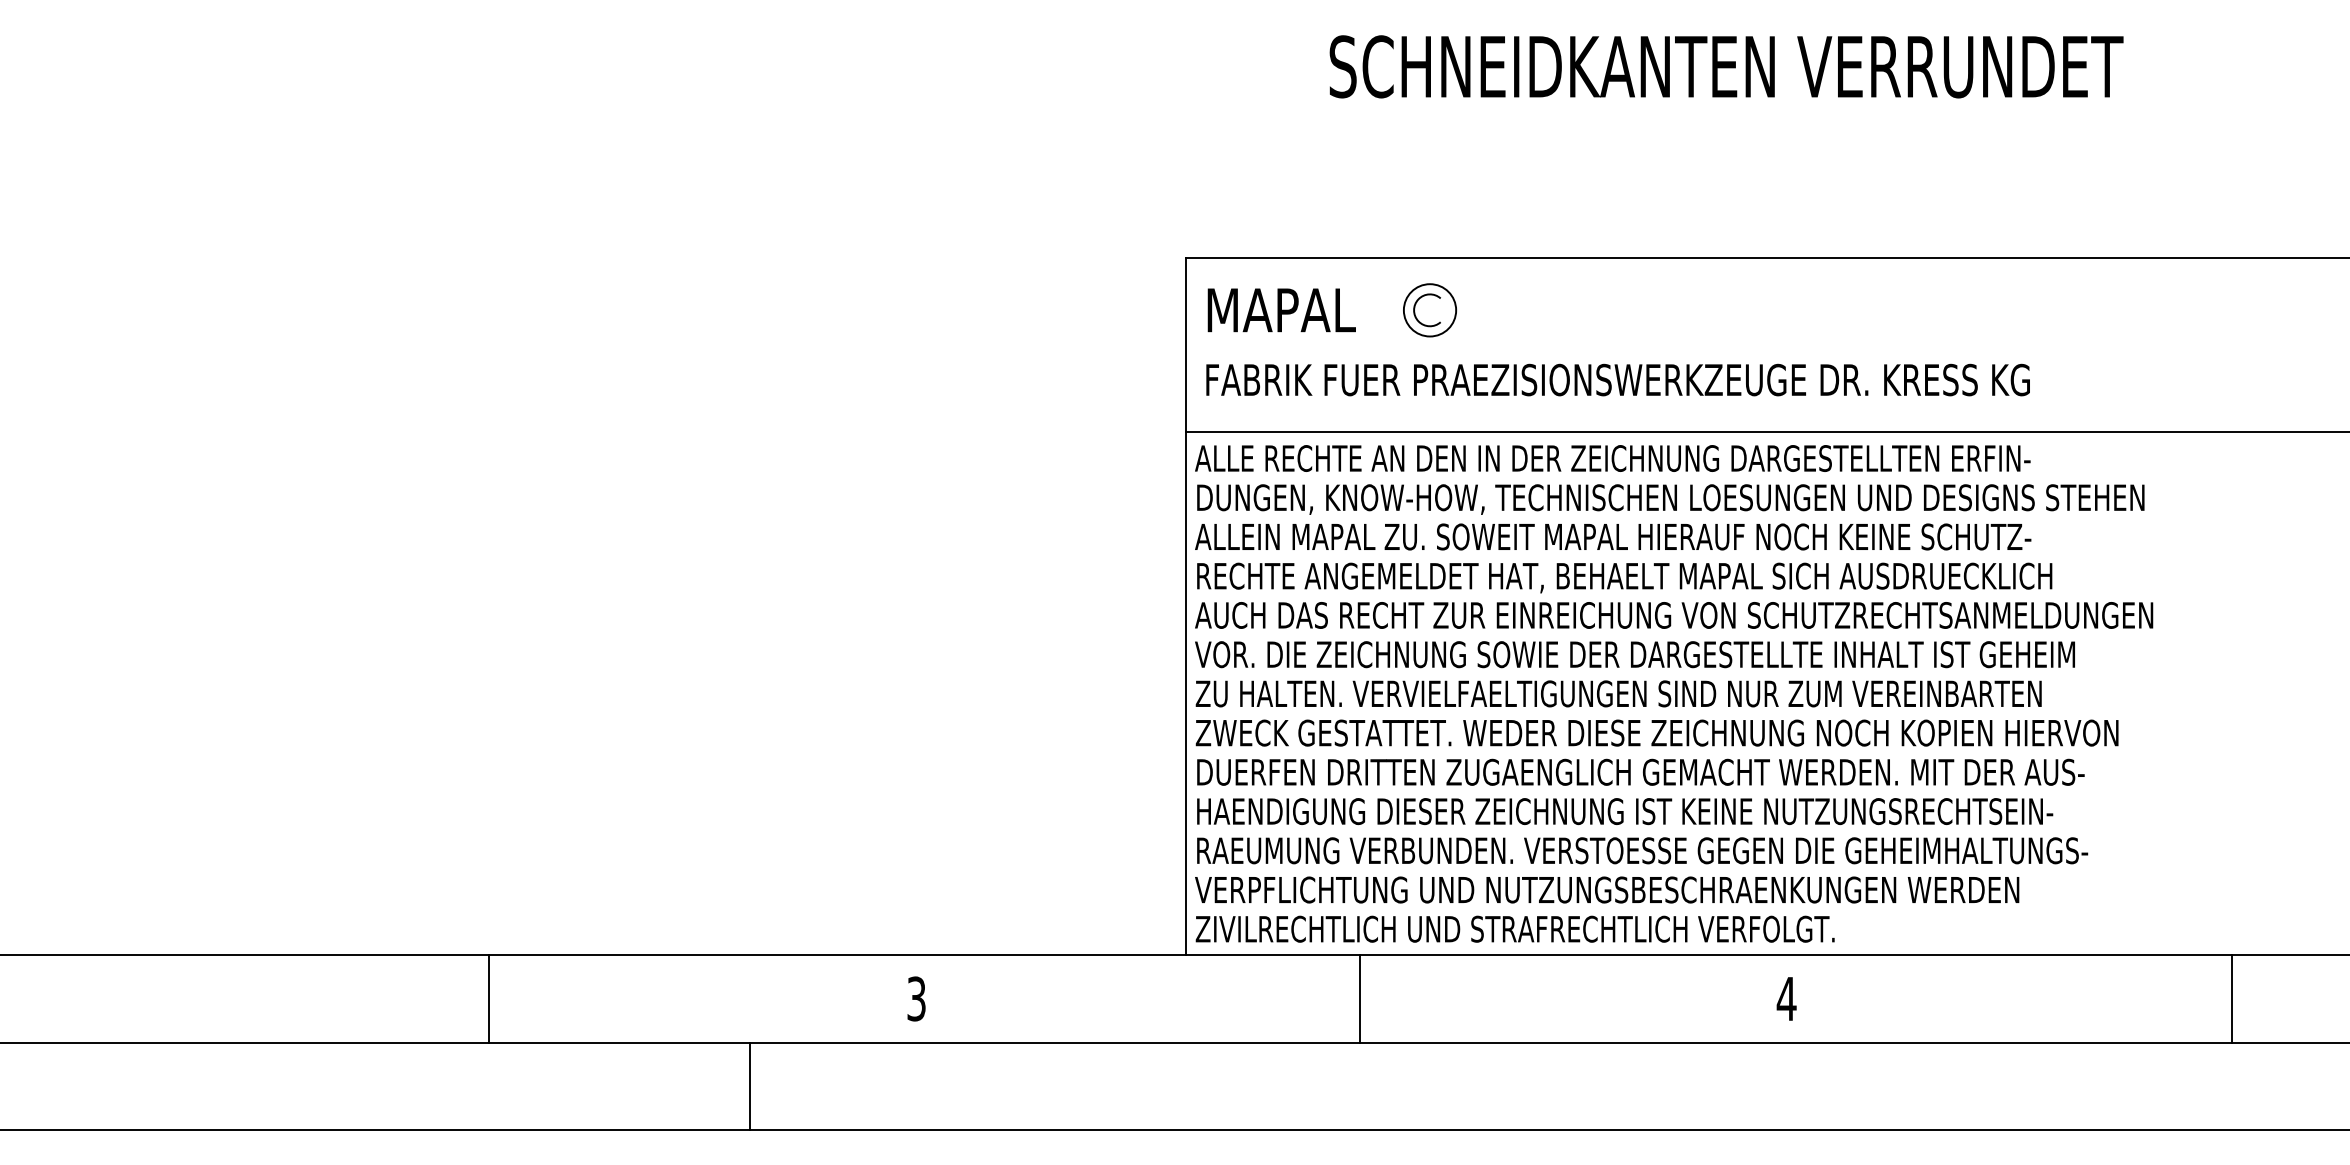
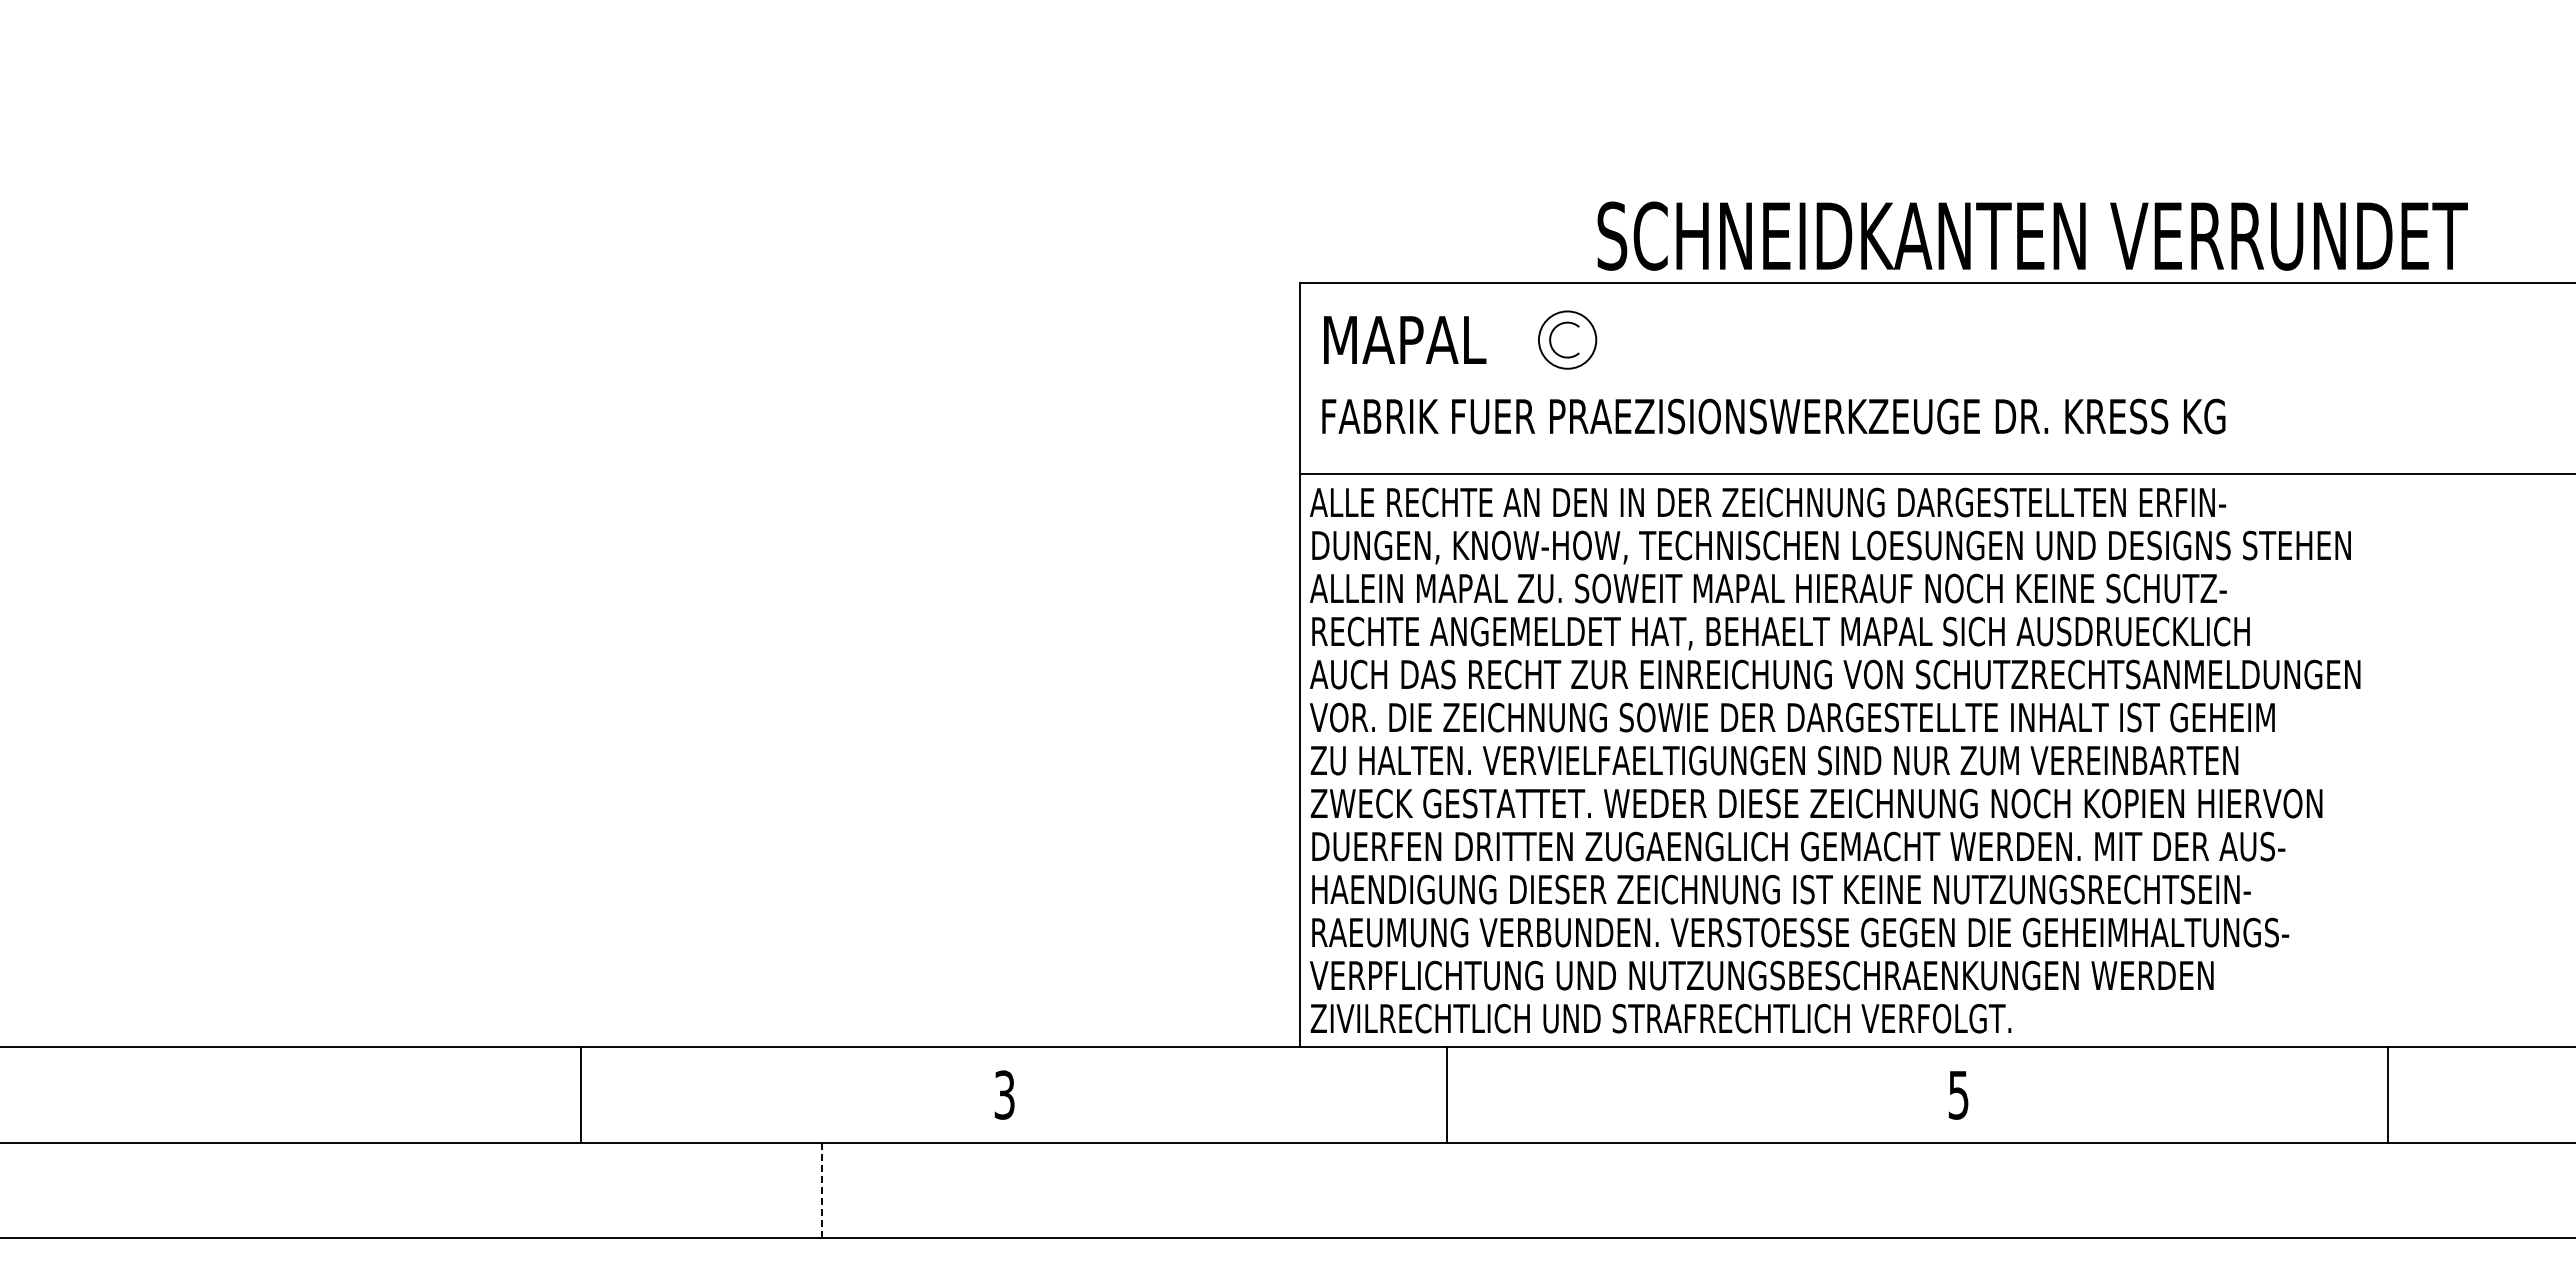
text: (1726, 66) -> (2032, 235), moved
line: (488, 998) -> (581, 1094), moved
line: (1360, 998) -> (1447, 1094), moved
line: (2231, 998) -> (2387, 1094), moved
text: (1786, 999) -> (1958, 1095), 4 -> 5
line: (750, 1085) -> (822, 1190), solid -> dashed

